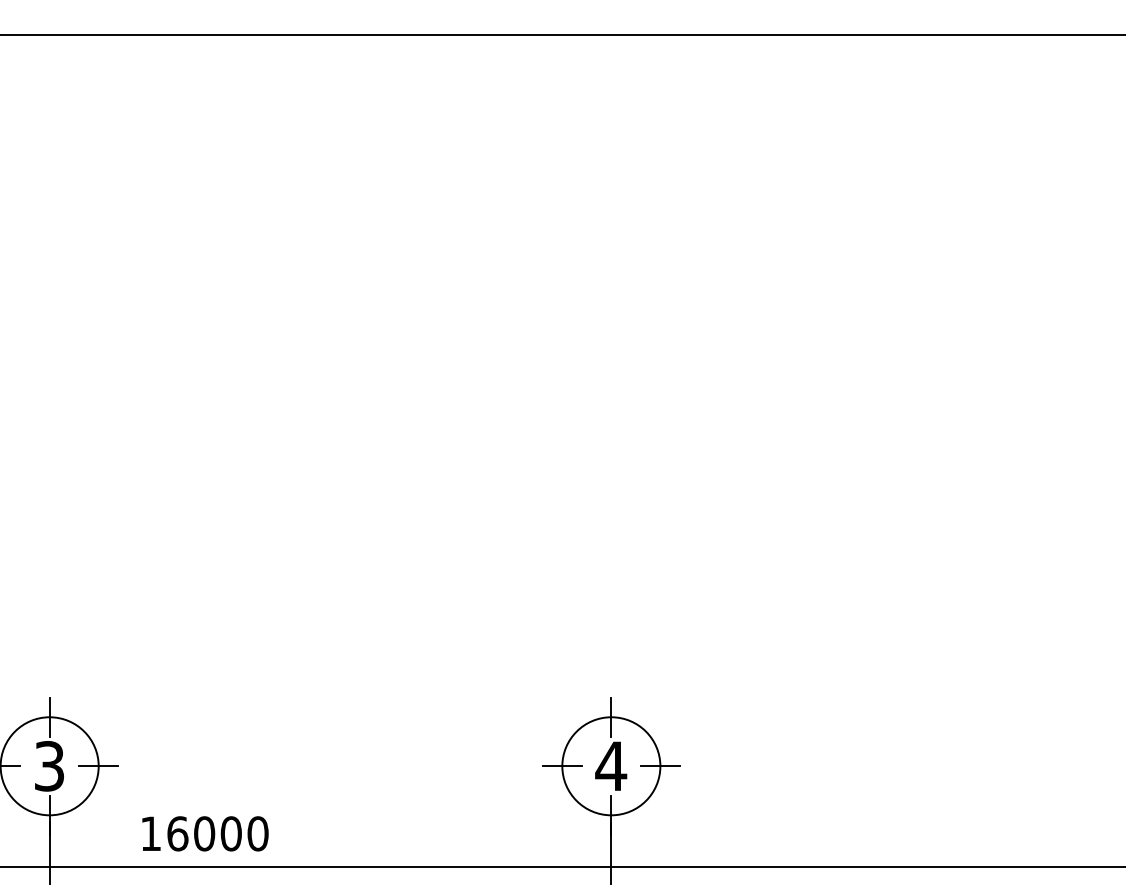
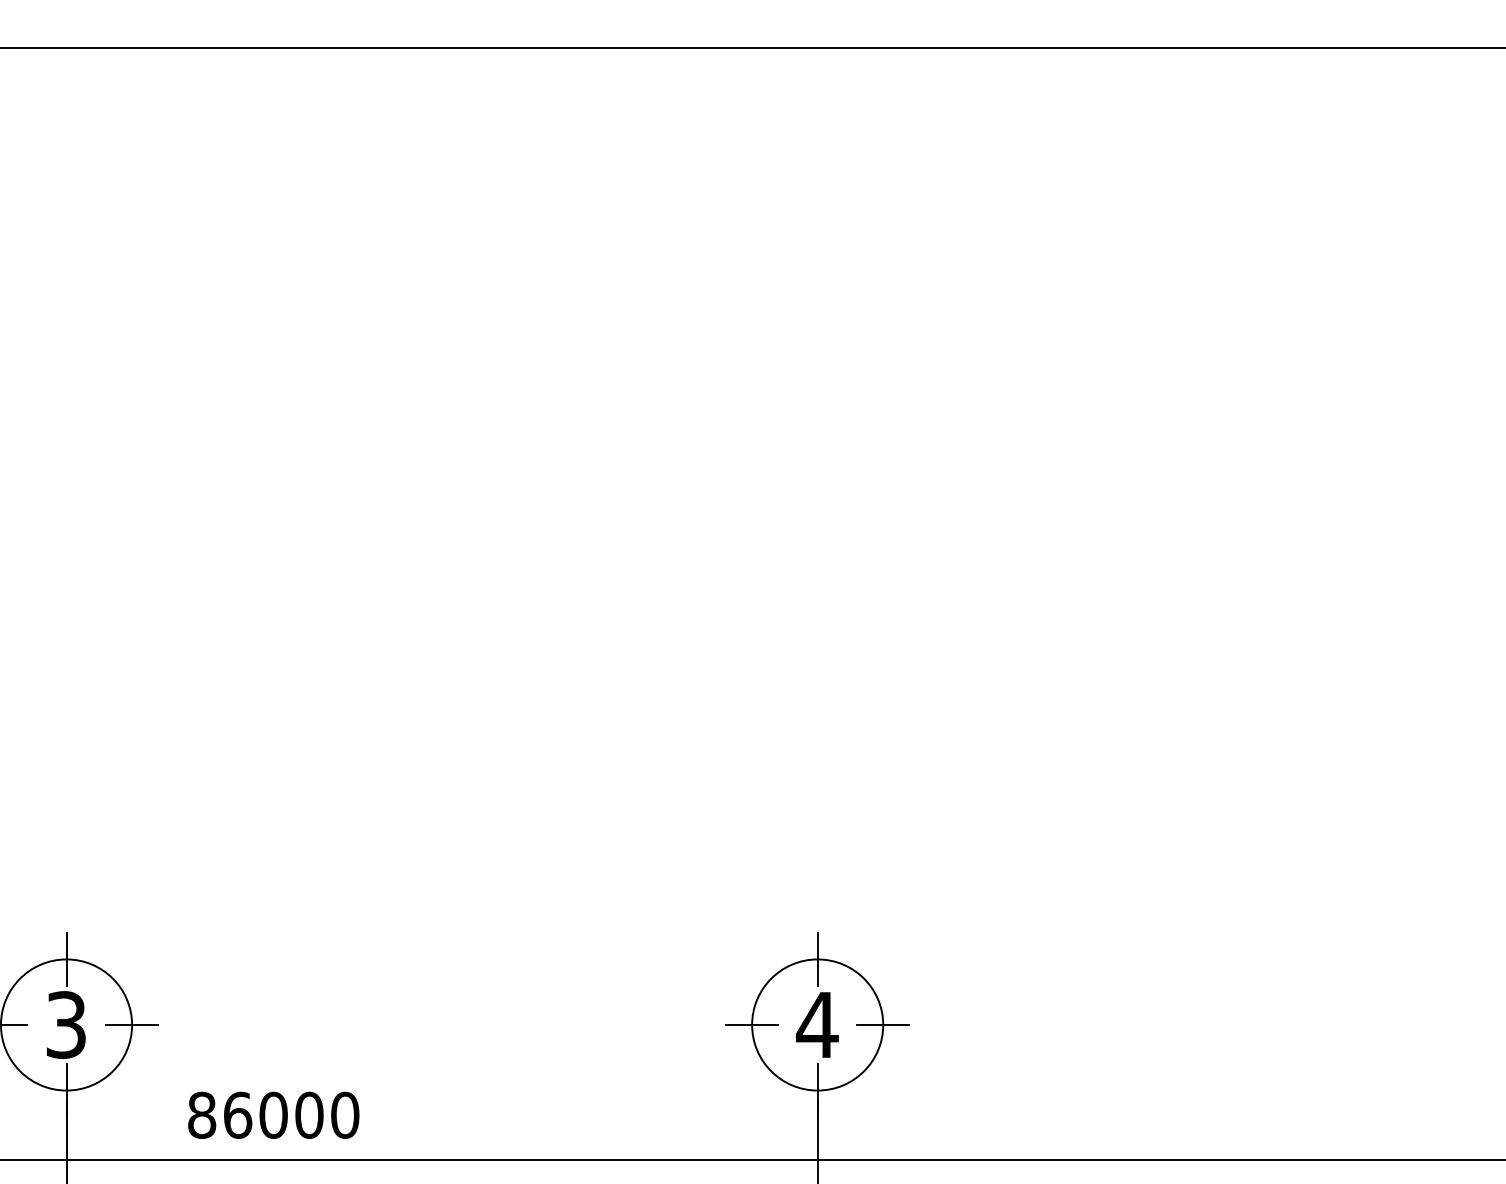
text: (150, 833) -> (201, 1114), 16000 -> 86000

